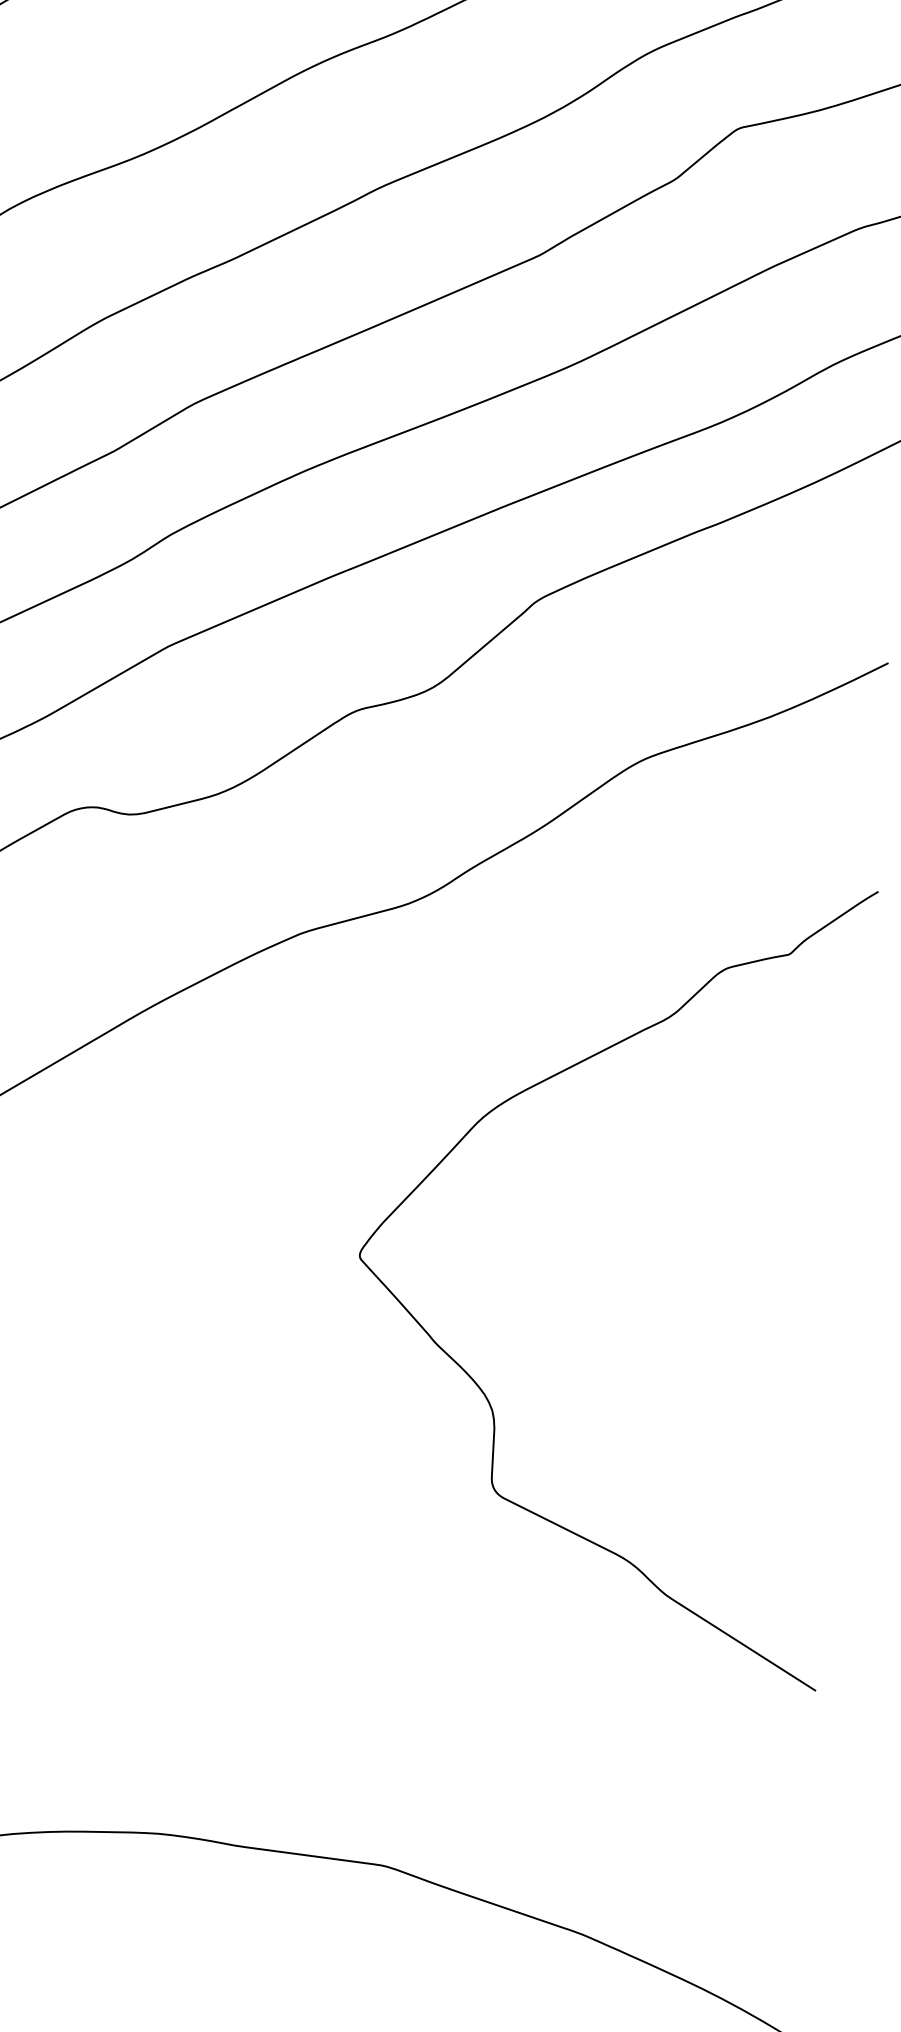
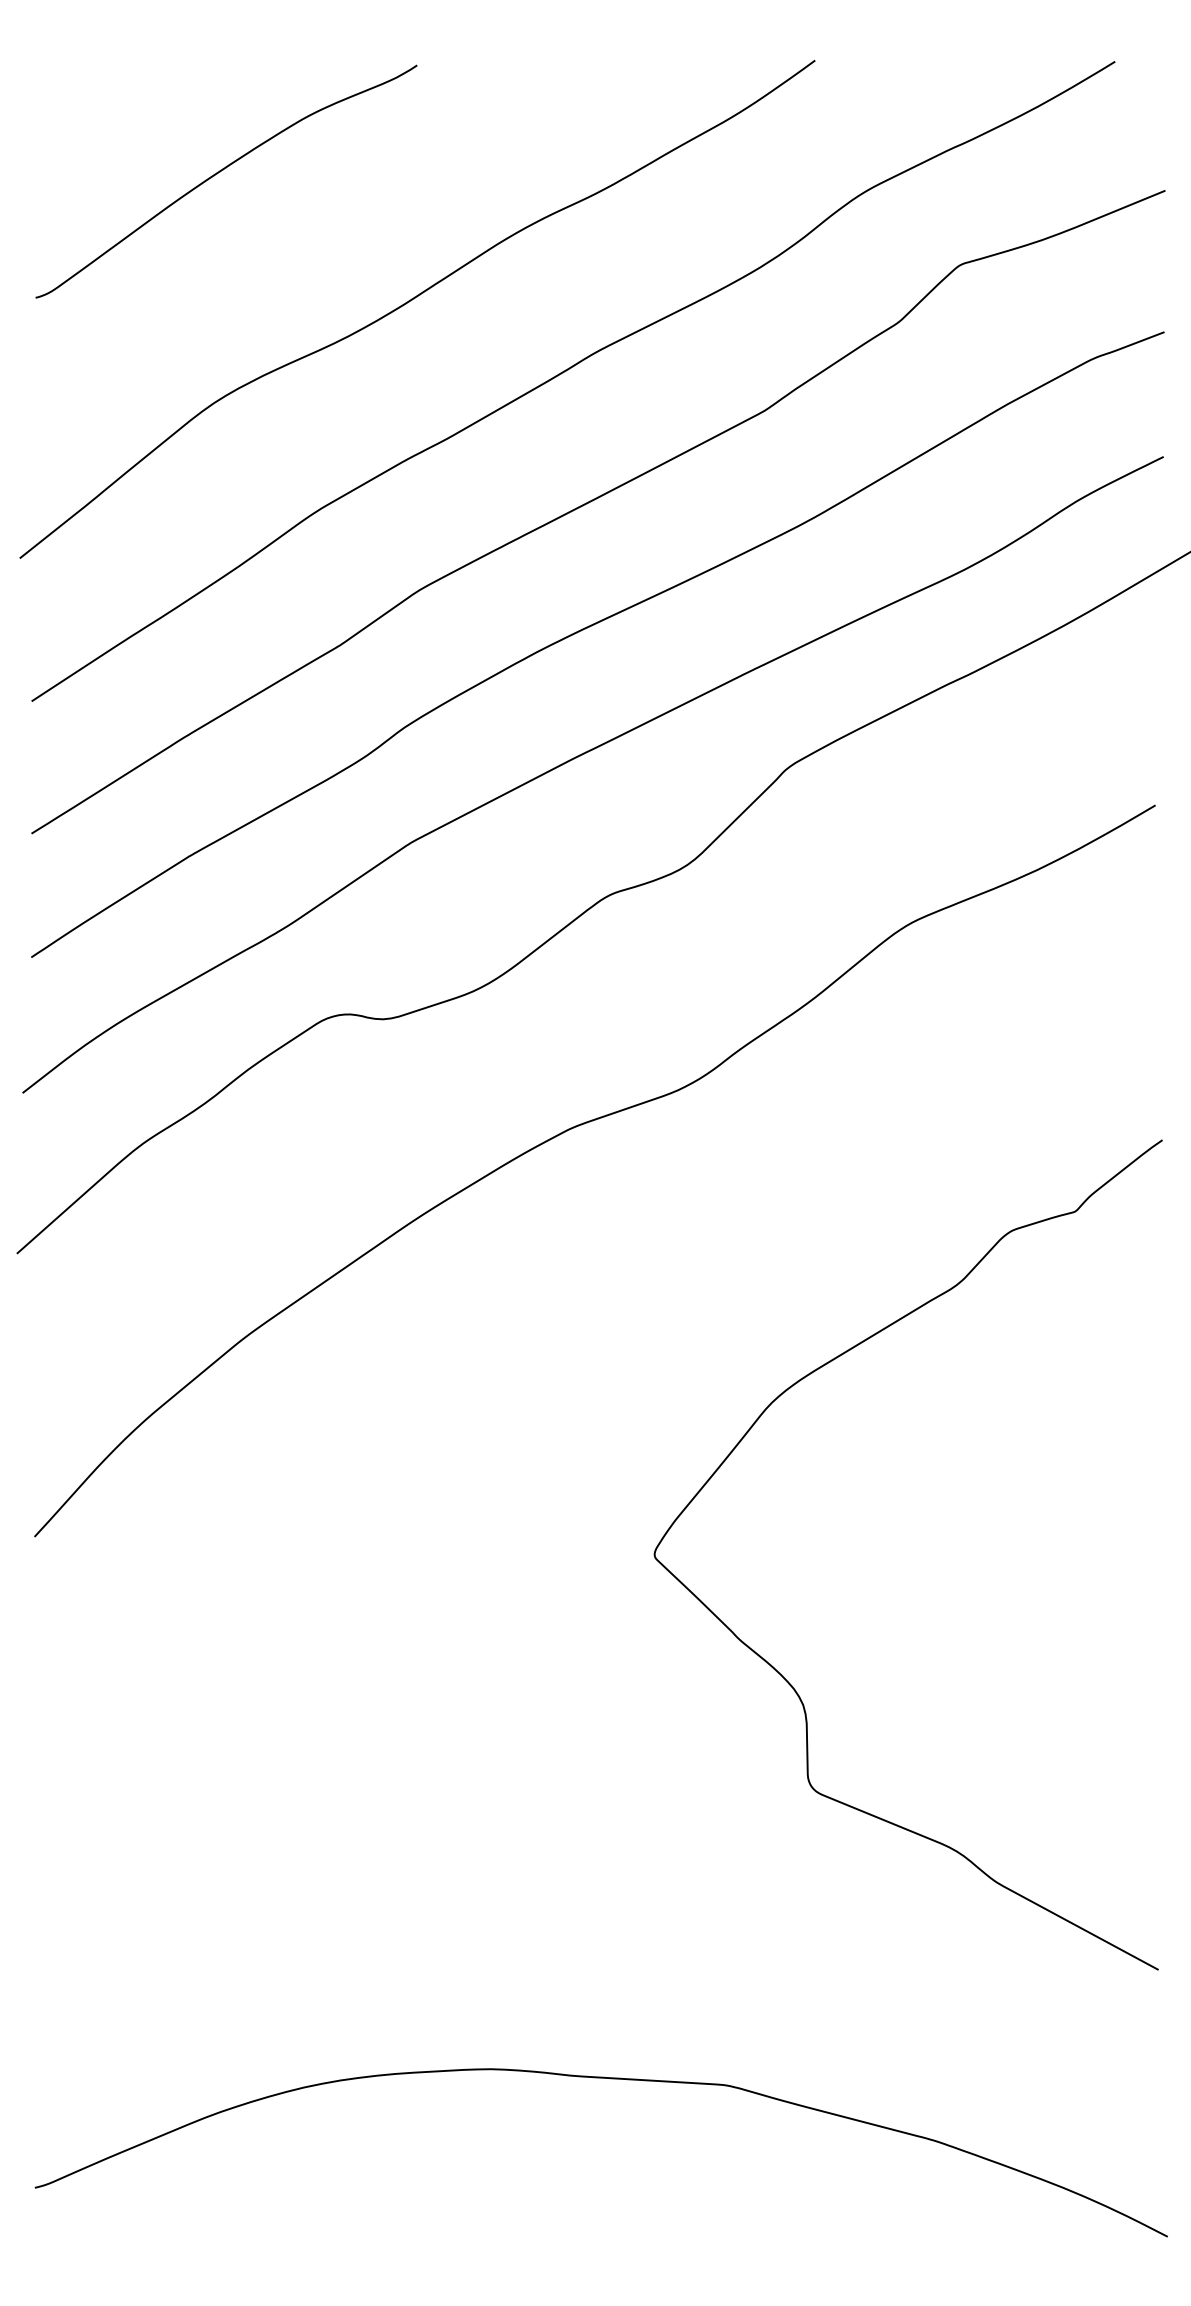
curve: (476, 1382) -> (784, 1677), moved

